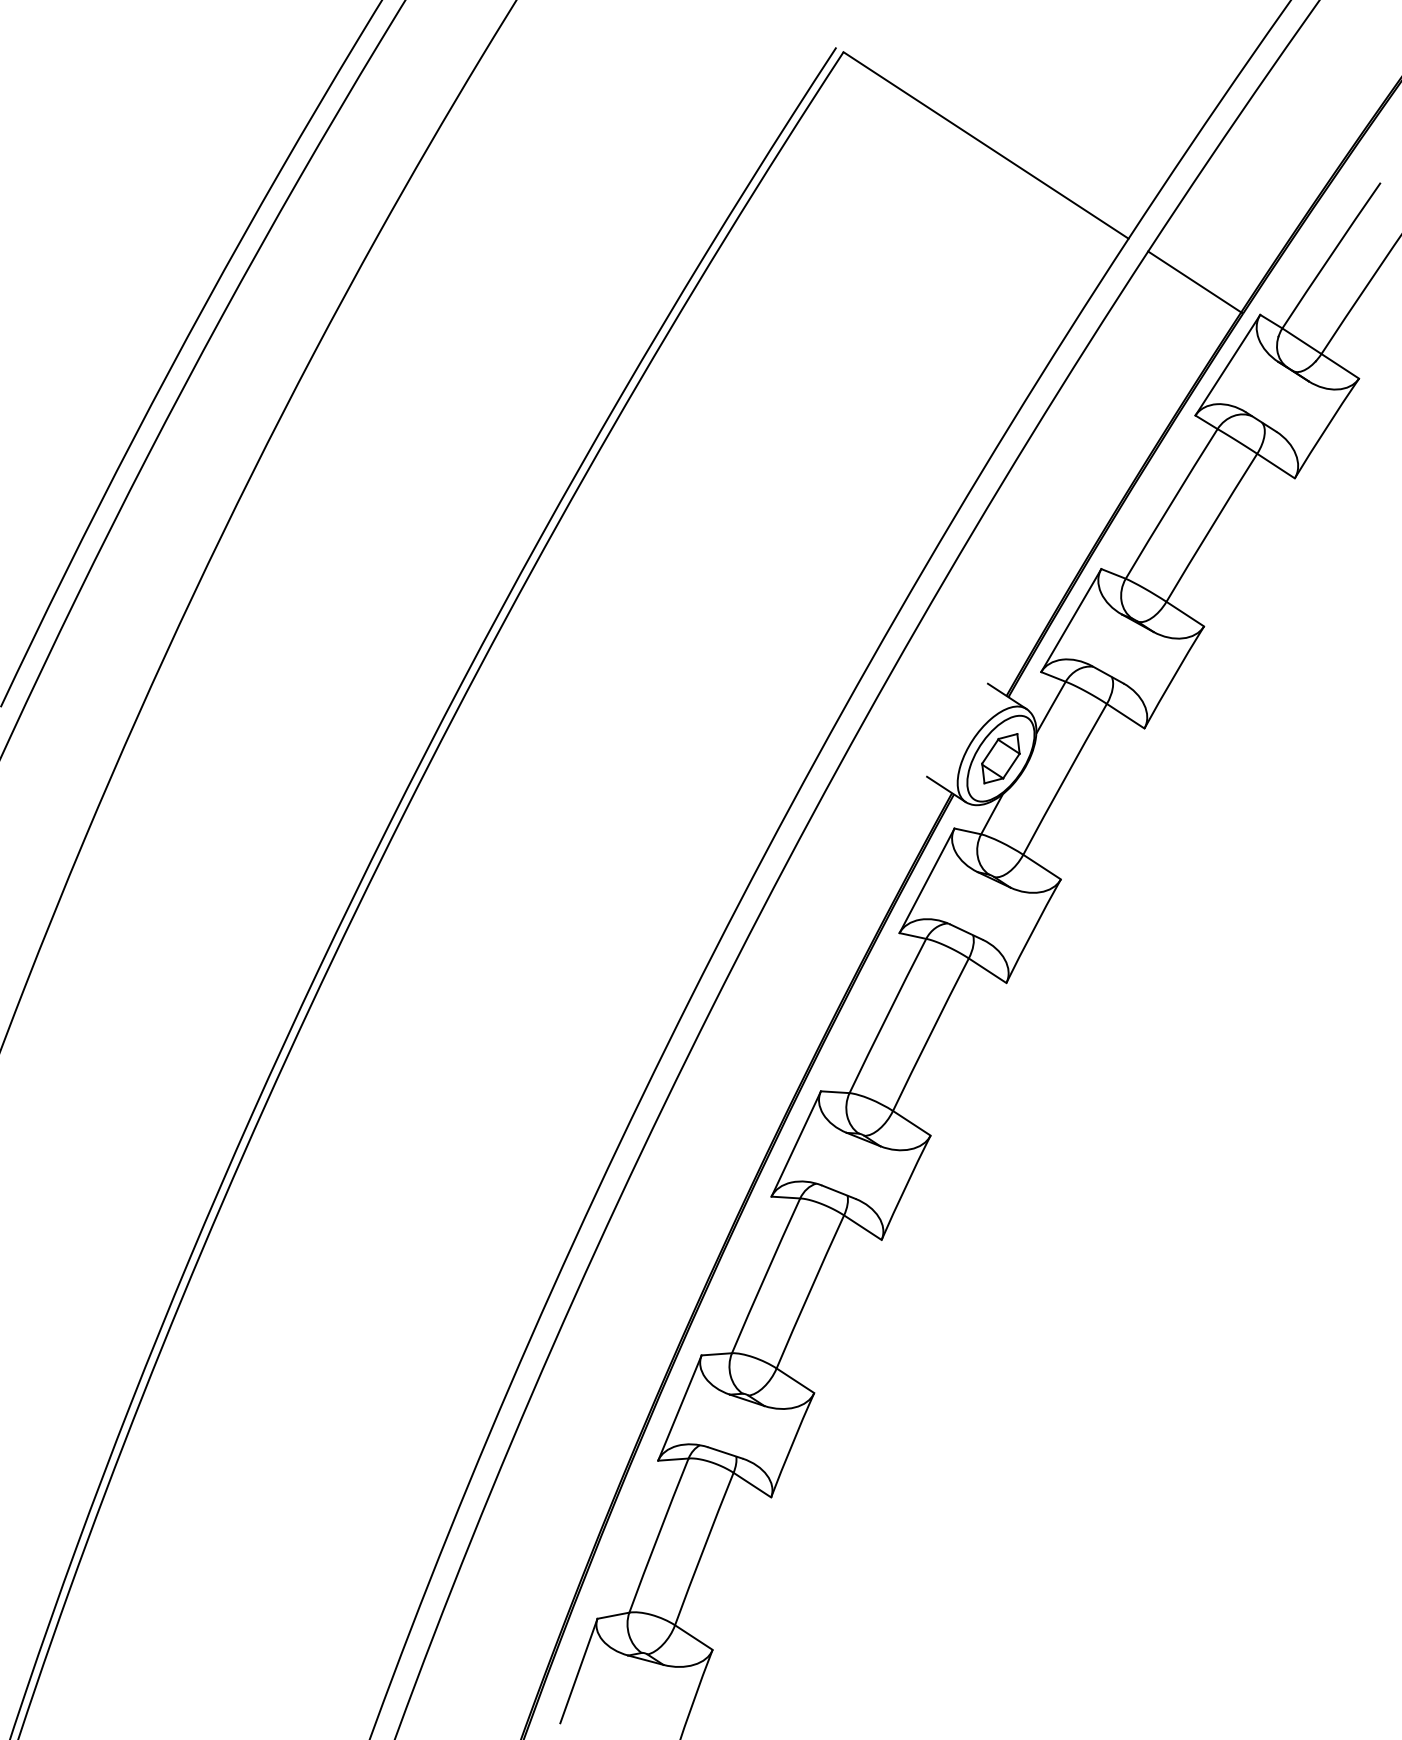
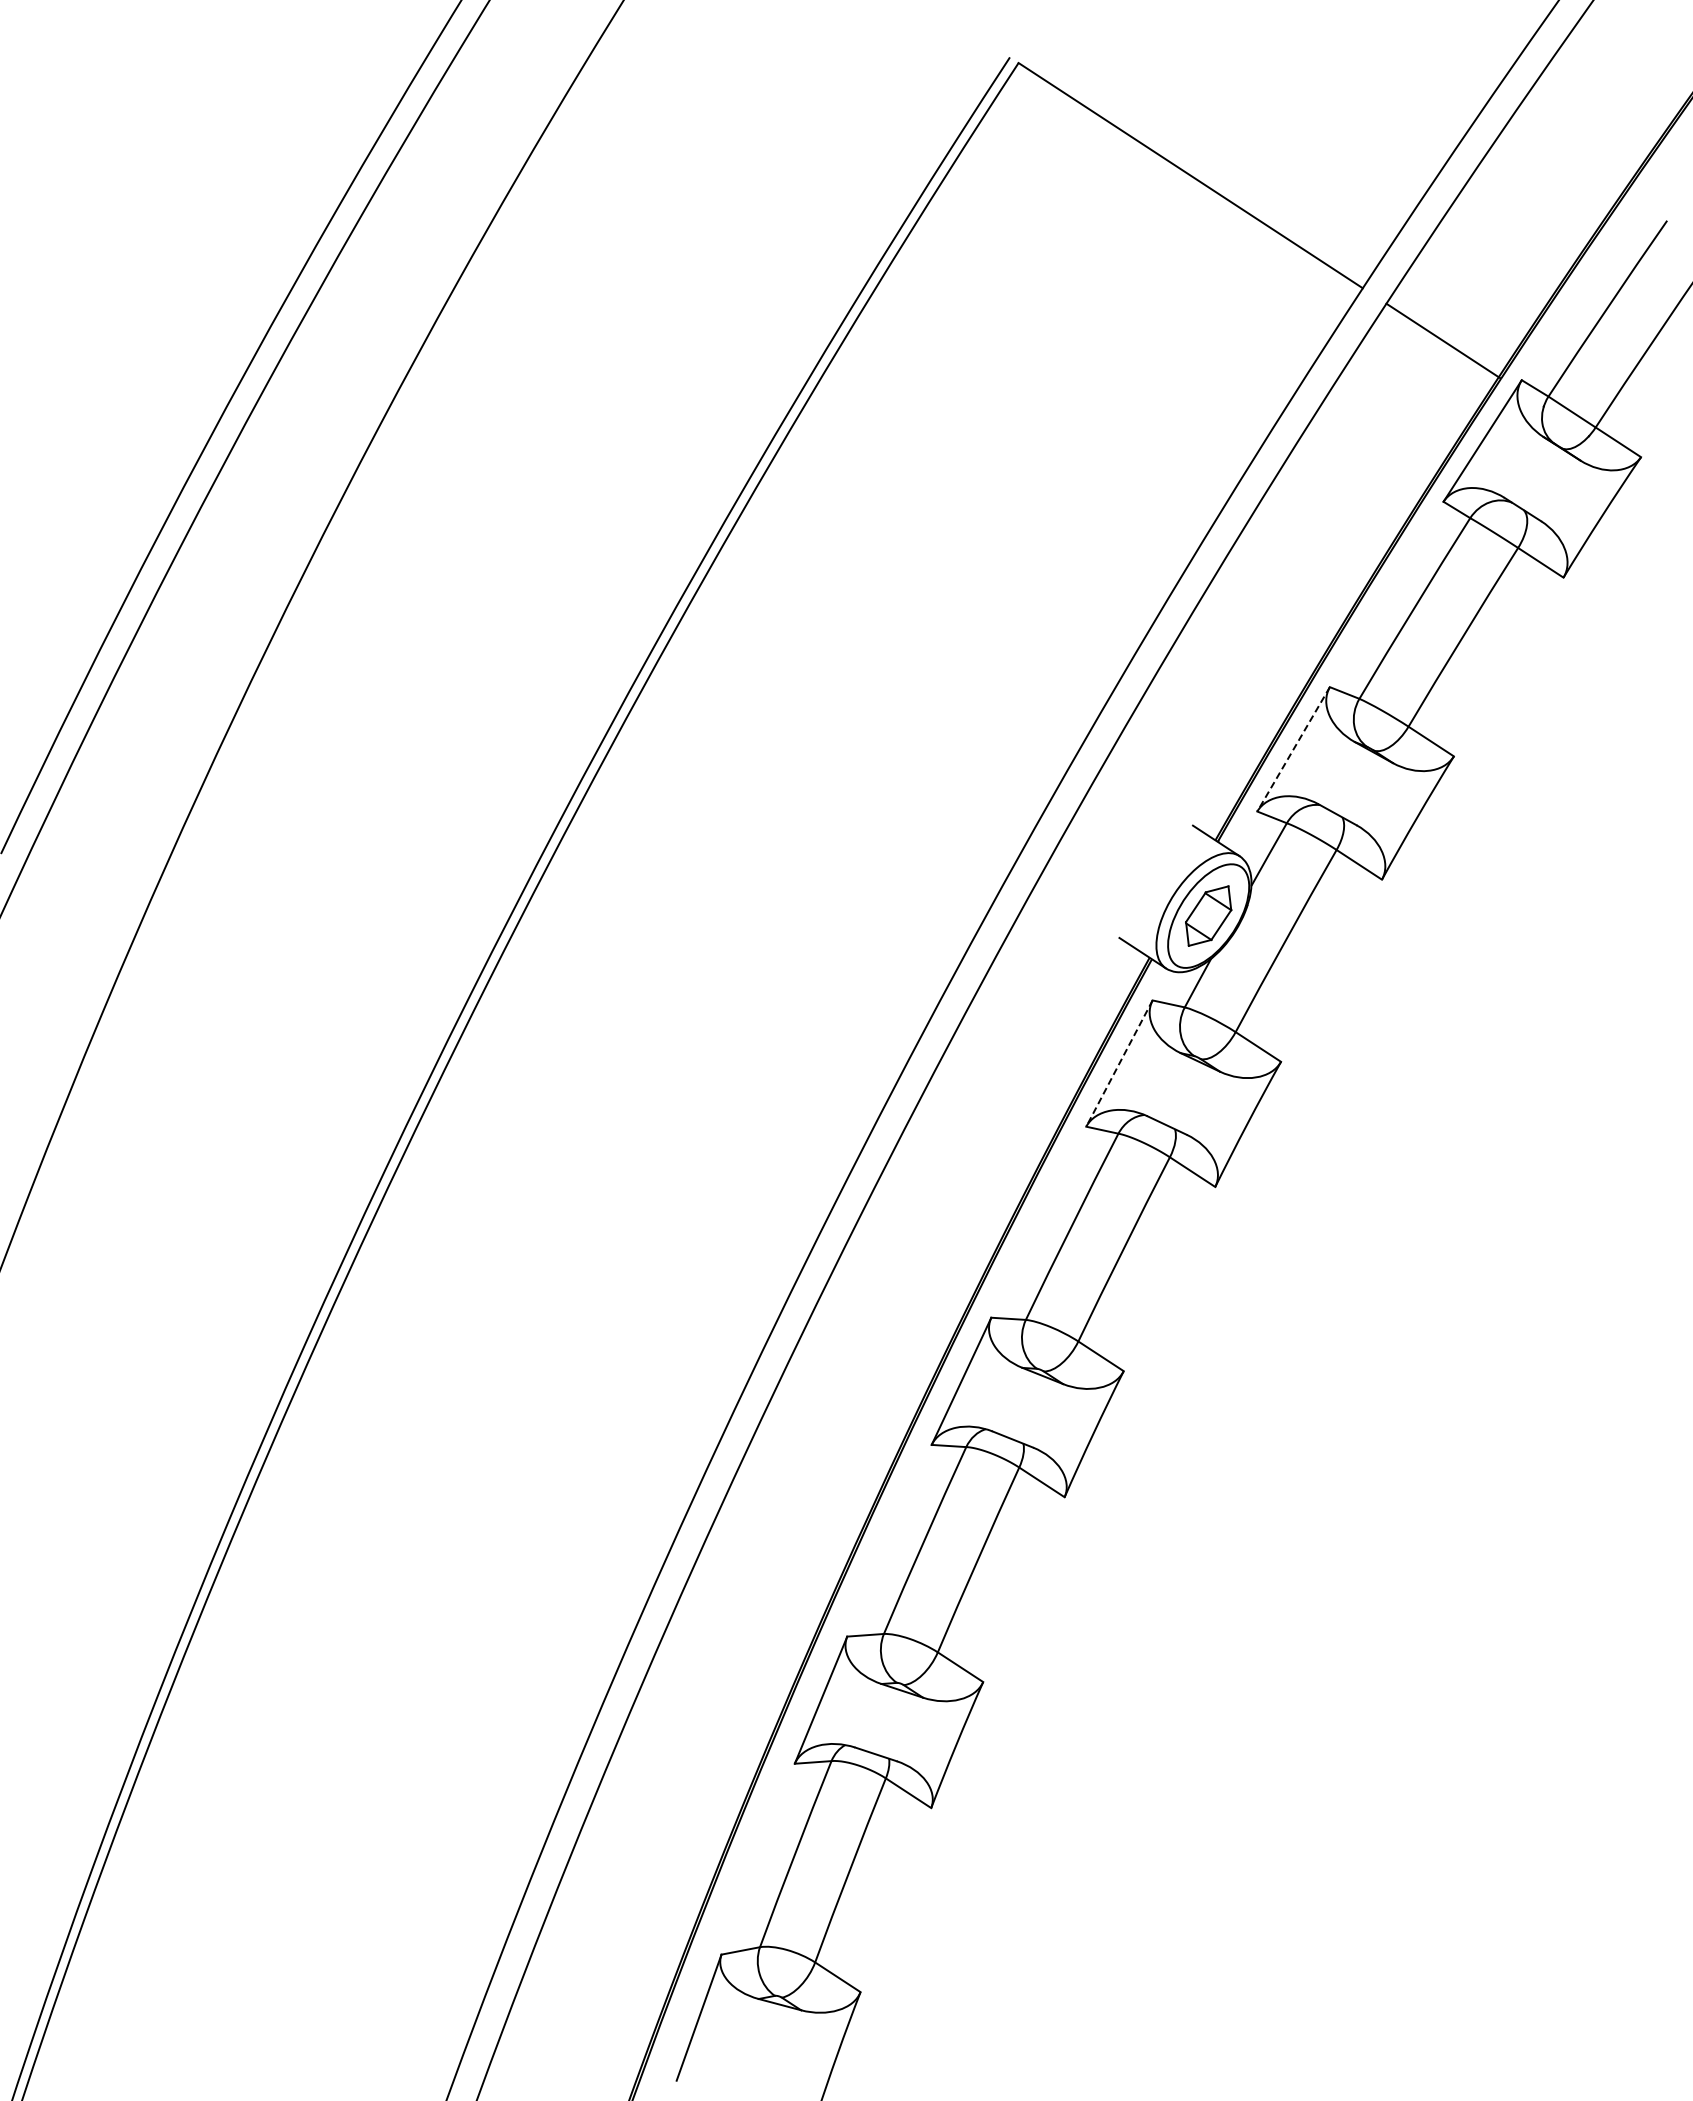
line: (1071, 620) -> (1293, 749), solid -> dashed
line: (927, 881) -> (1119, 1064), solid -> dashed

